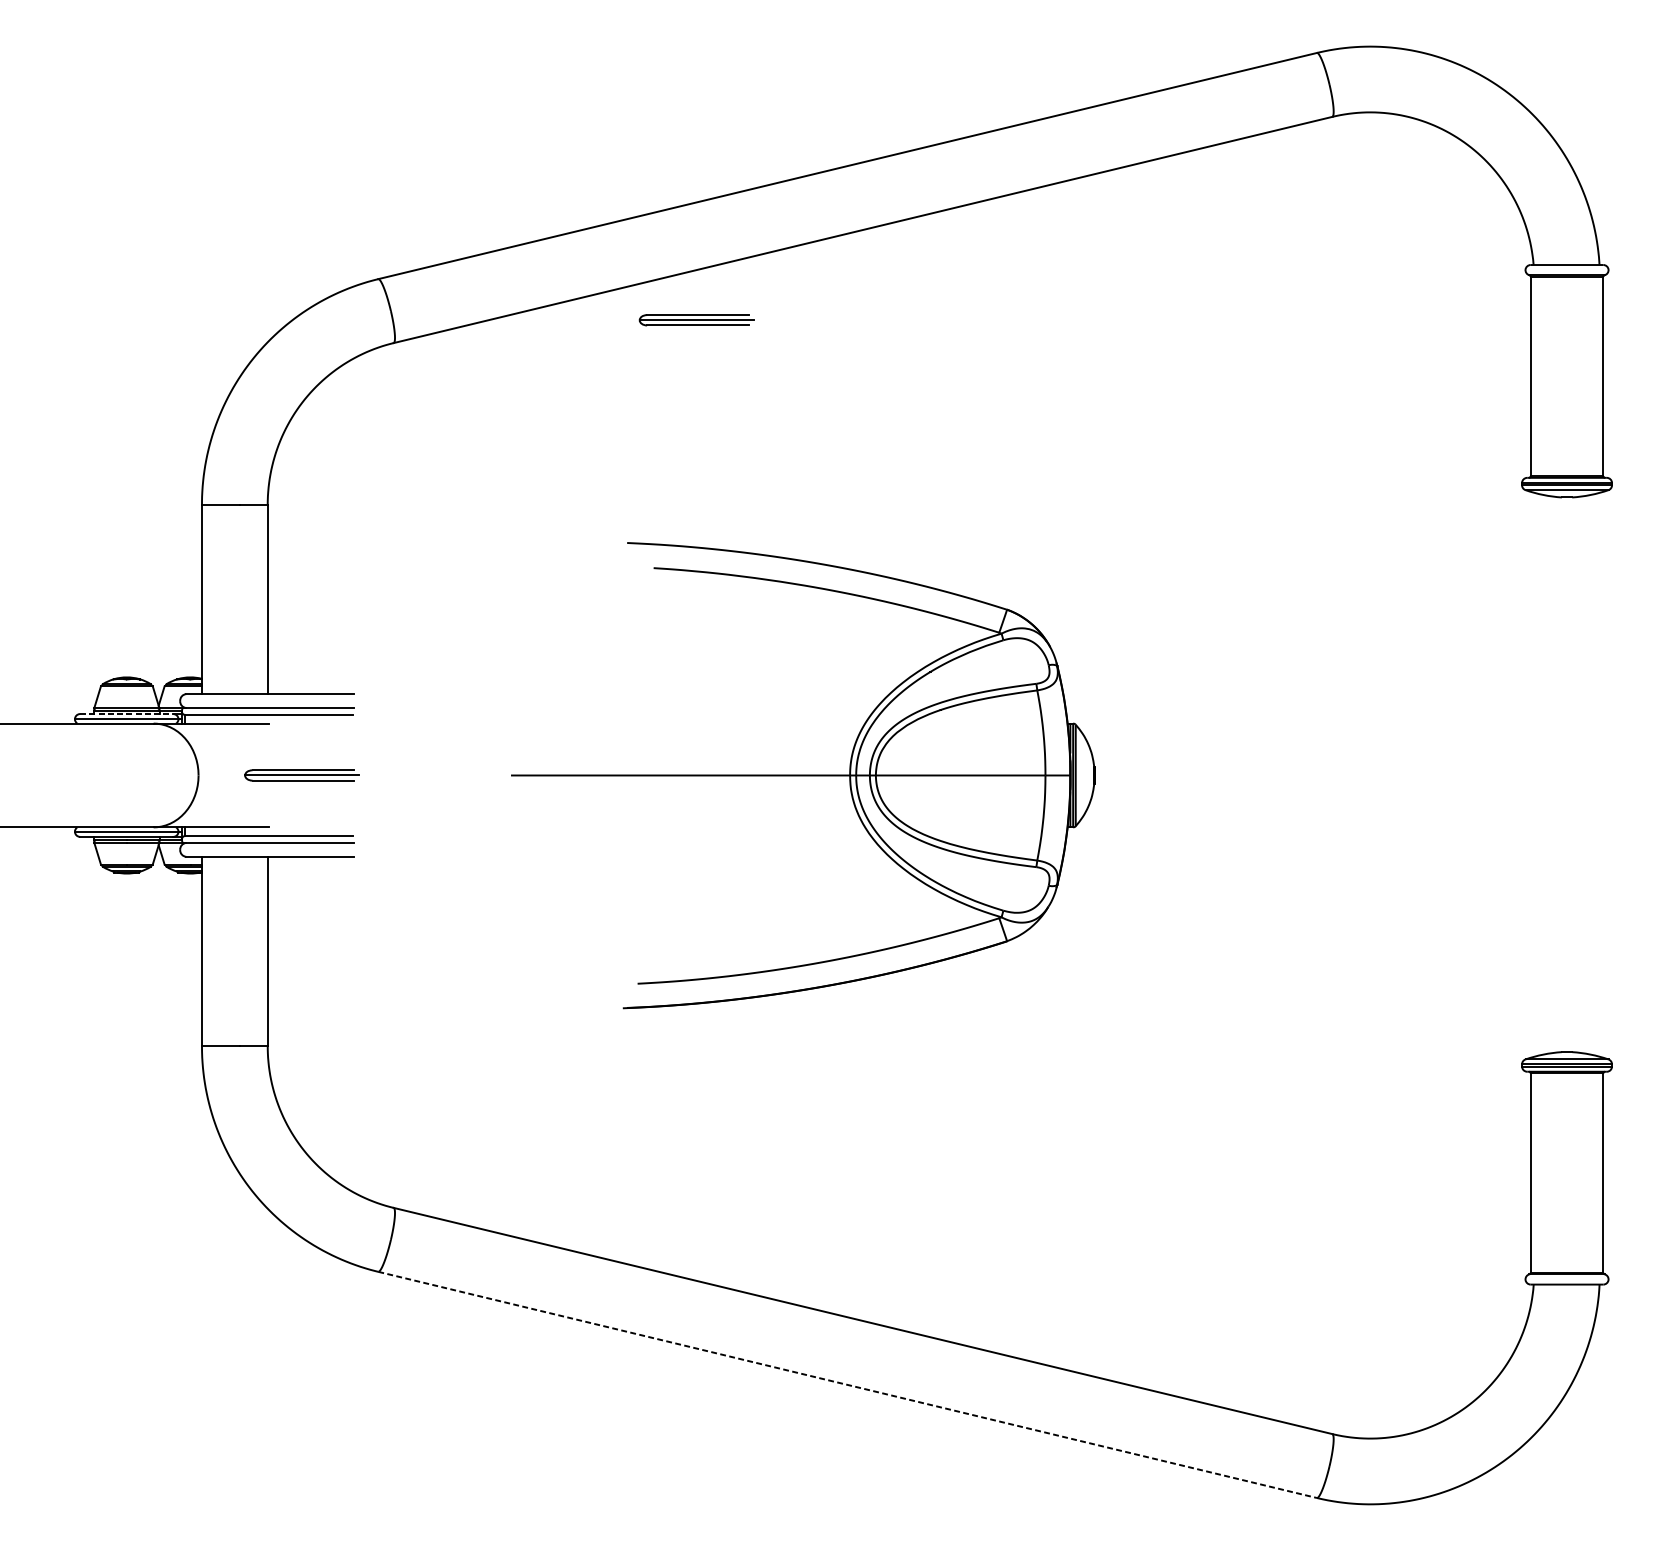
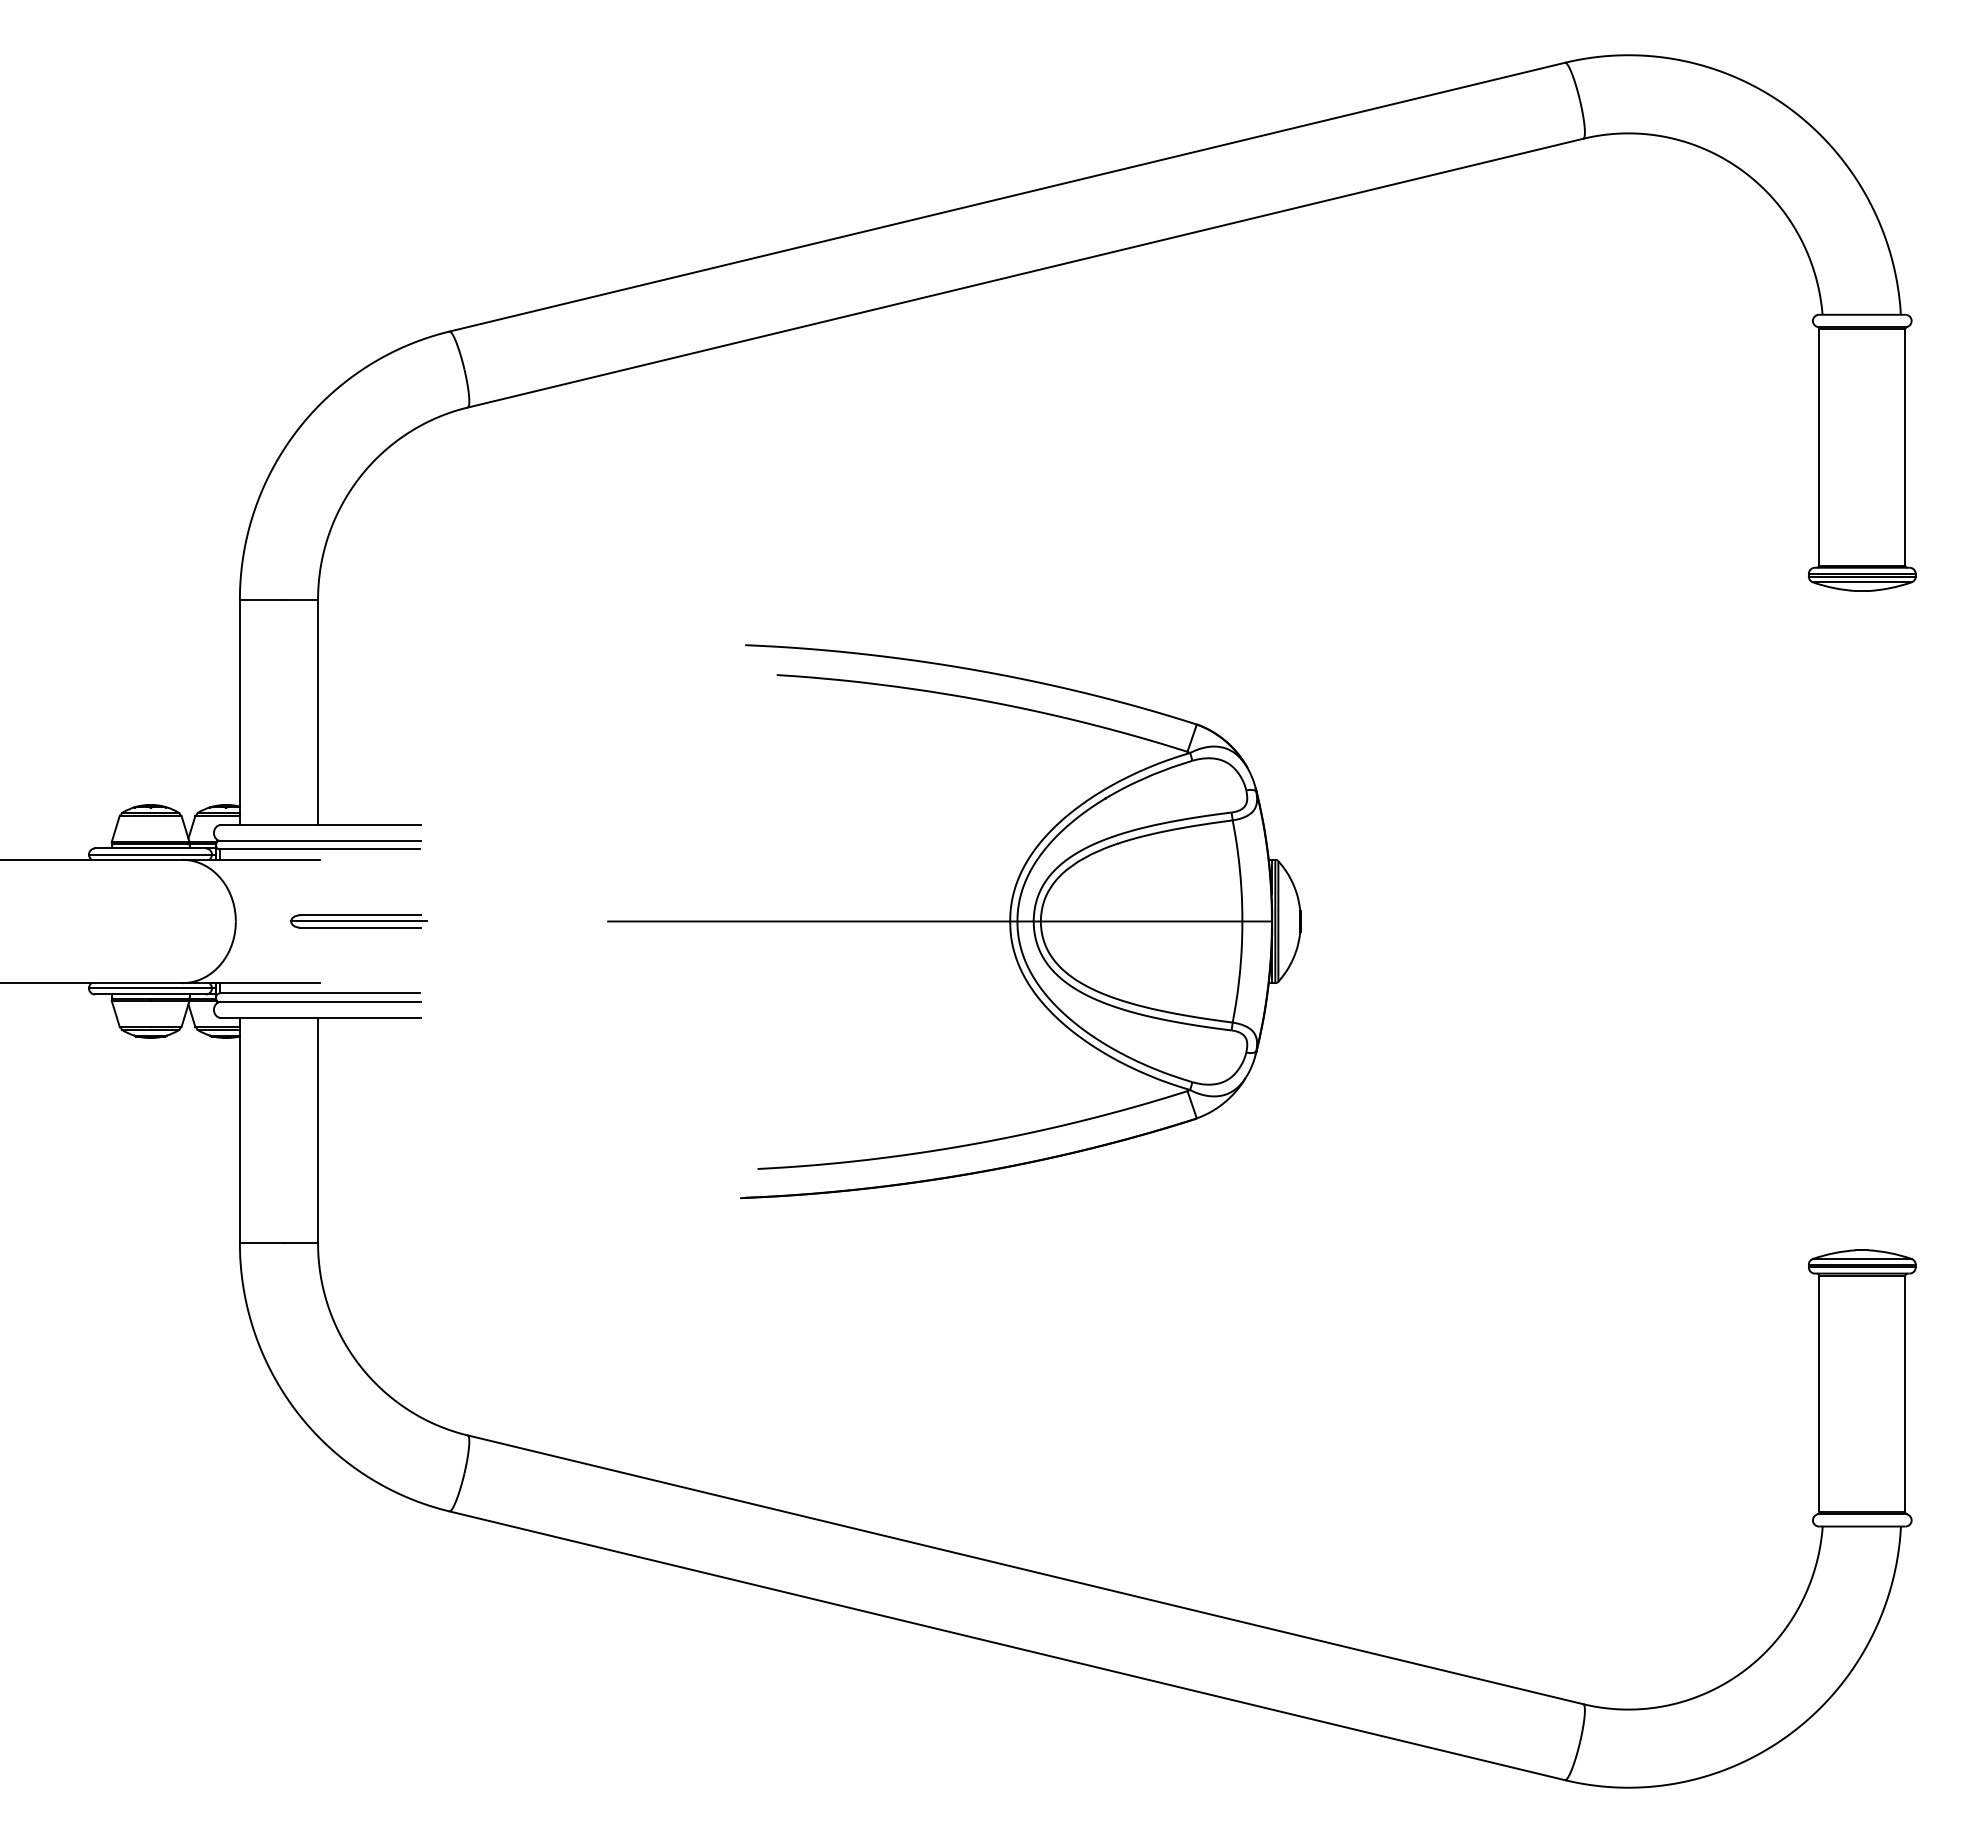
part: (696, 320) -> (827, 380), removed
line: (127, 714) -> (151, 848), dashed -> solid
line: (847, 1384) -> (1007, 1645), dashed -> solid

